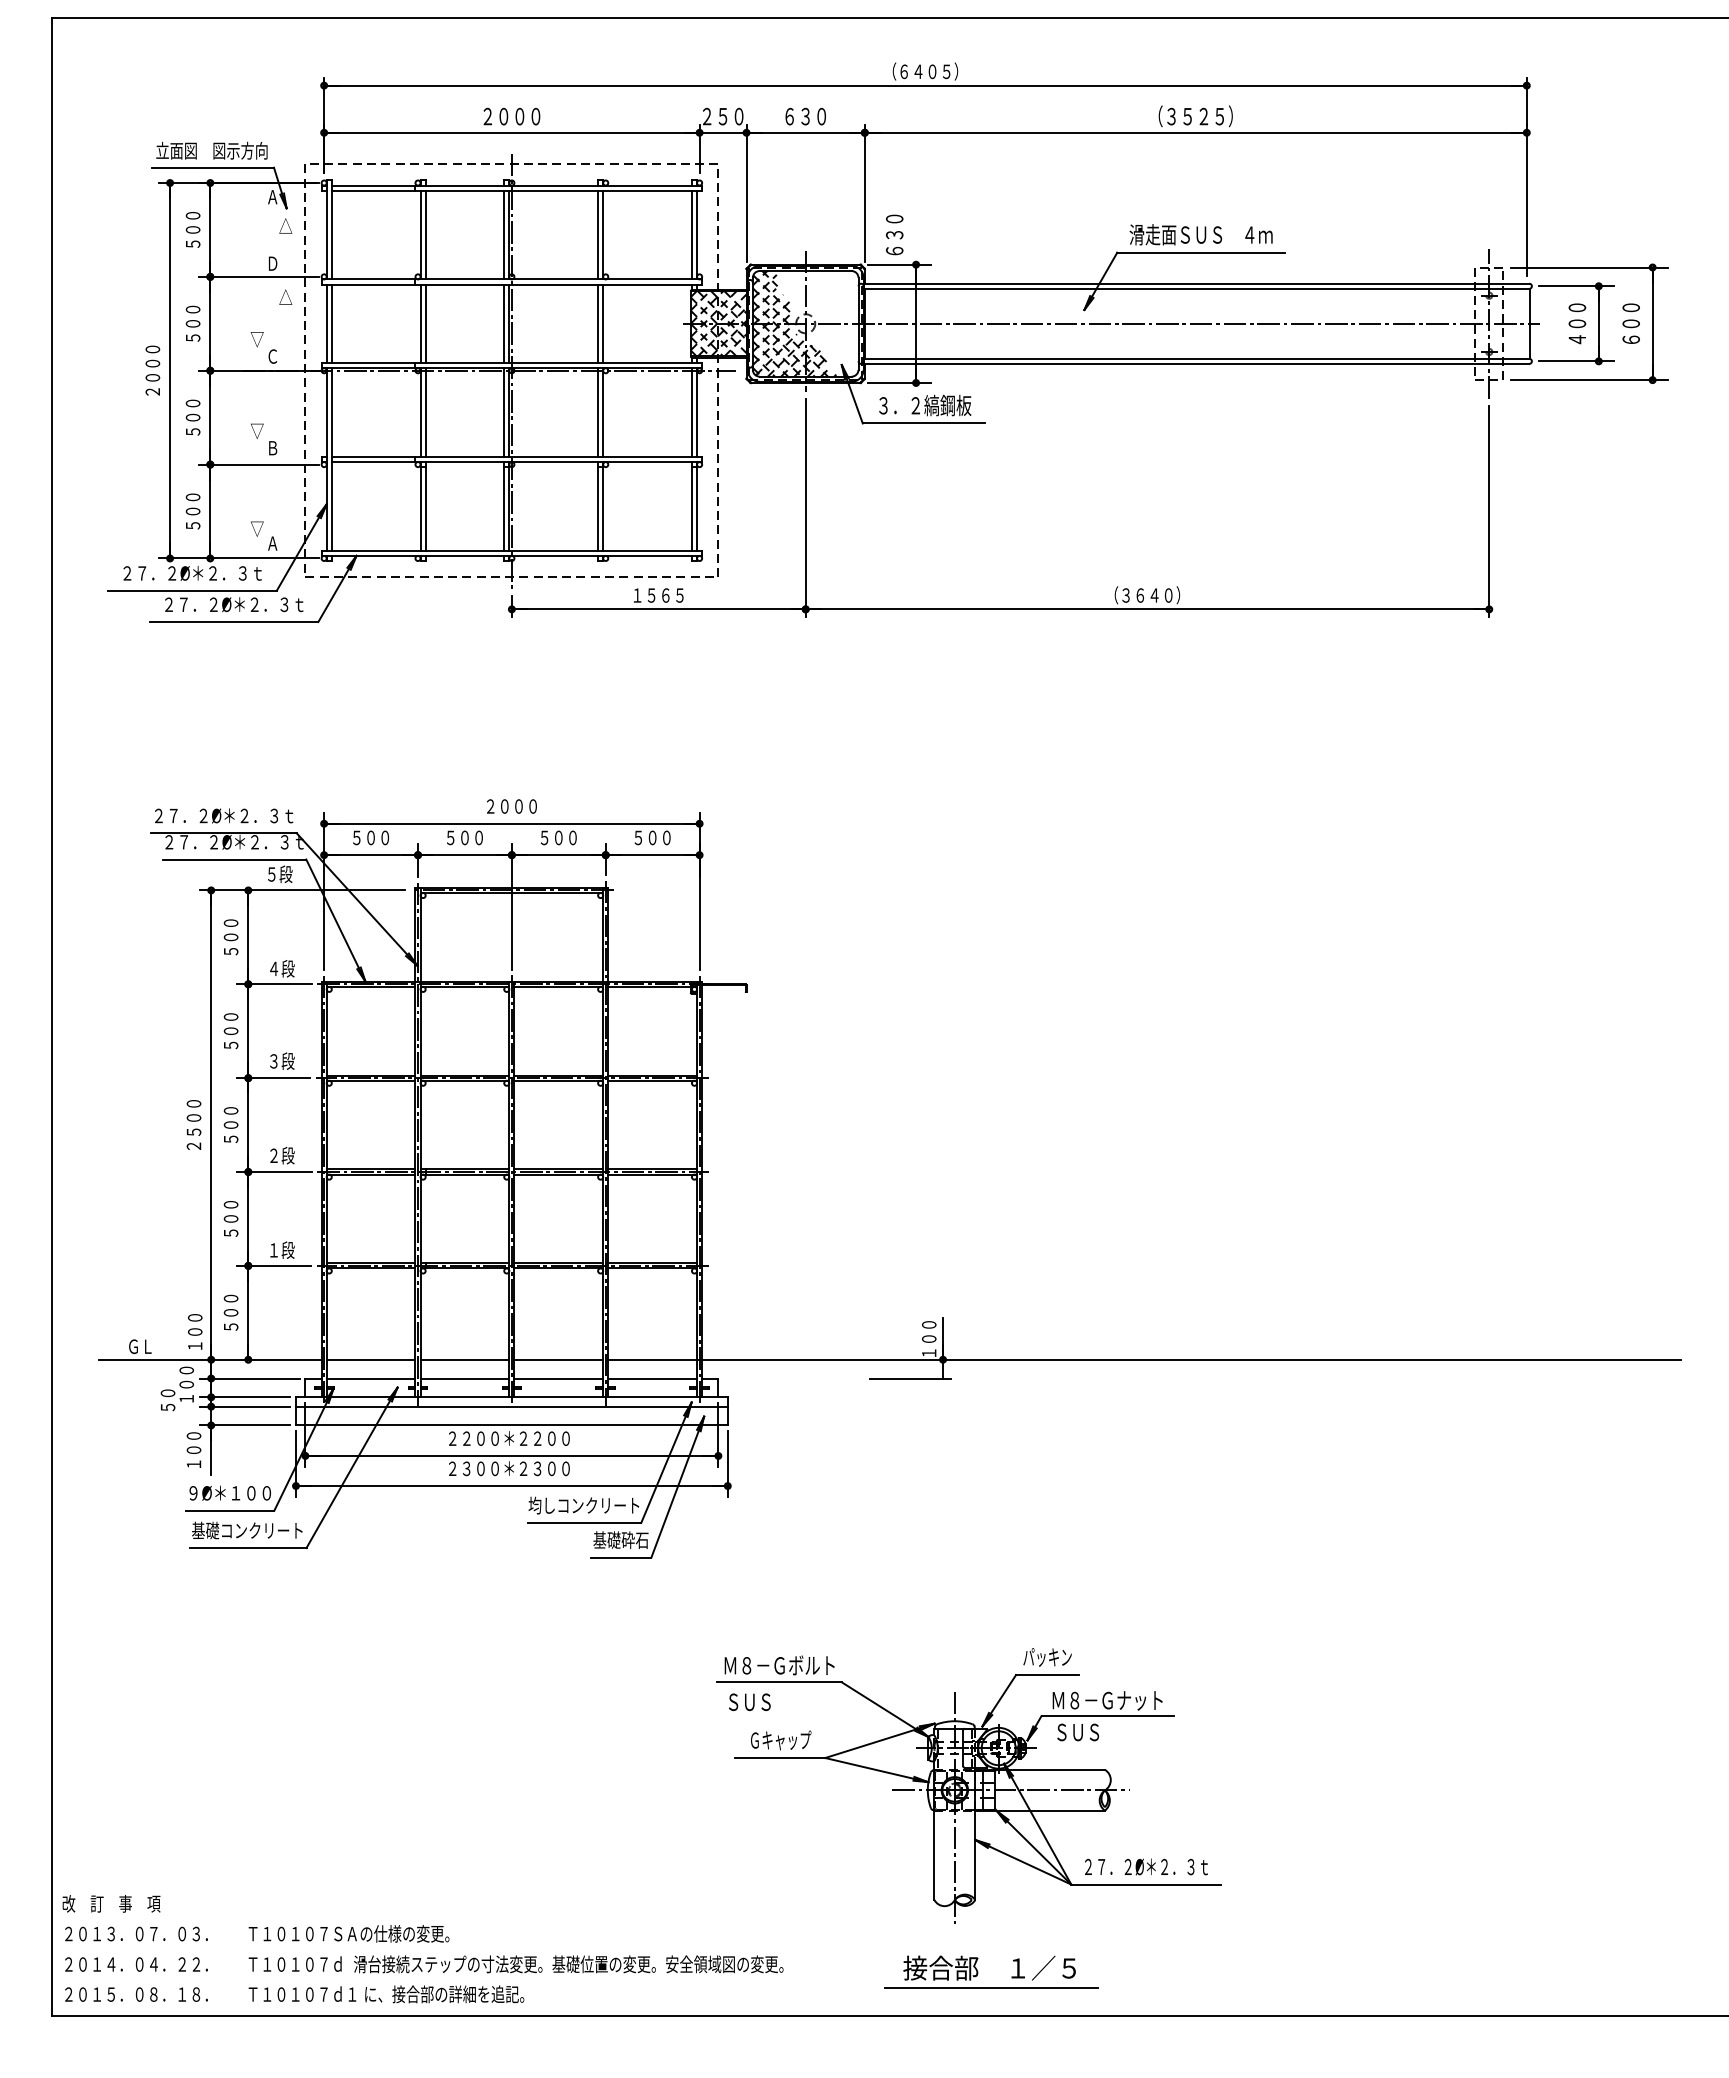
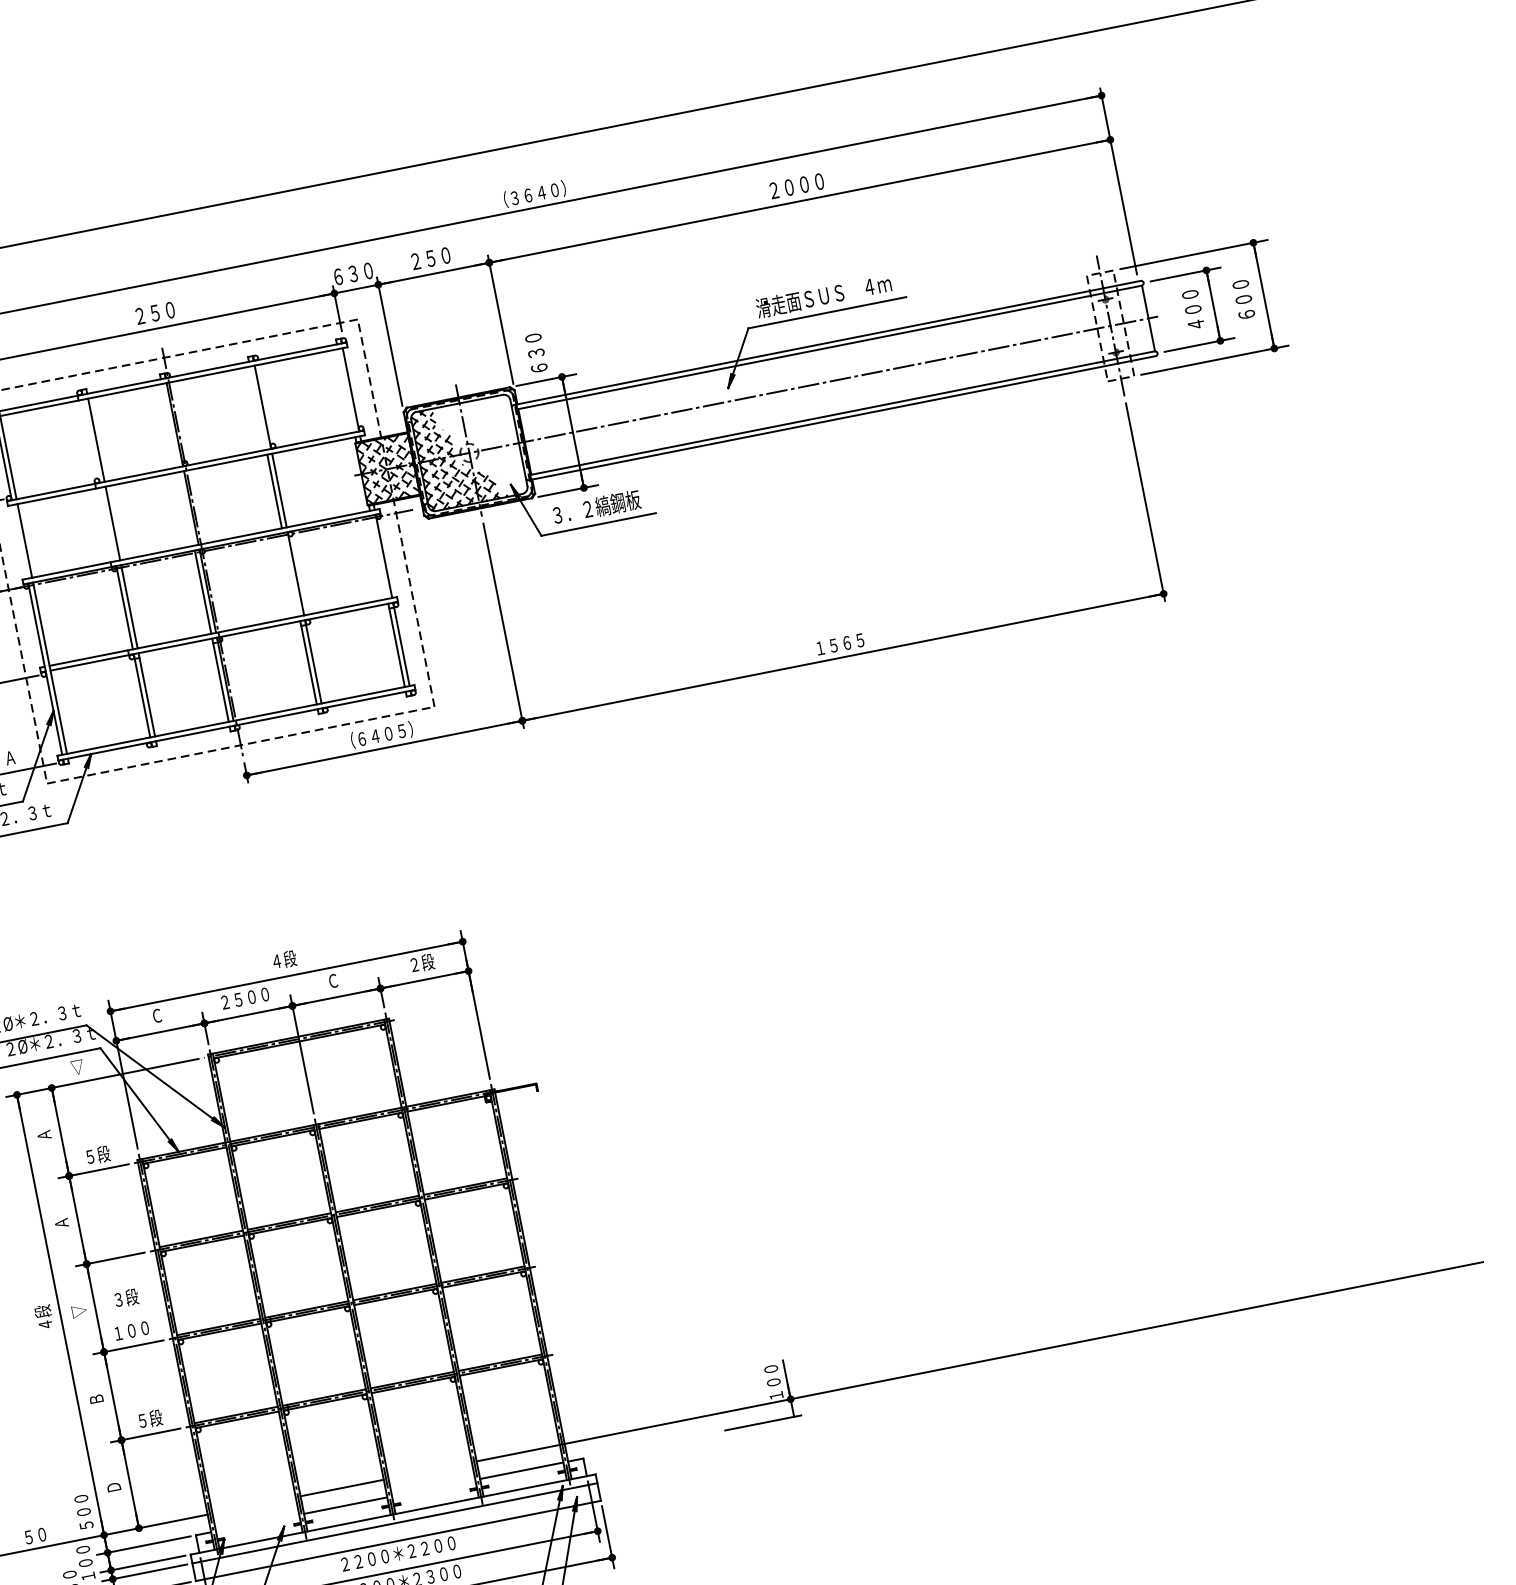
text: (925, 71) -> (534, 193), （６４０５） -> （３６４０）
text: (511, 116) -> (154, 313), ２０００ -> ２５０
text: (715, 116) -> (346, 275), ２５０ -> ６３０
text: (797, 116) -> (423, 259), ６３０ -> ２５０
text: (1195, 116) -> (796, 186), （３５２５） -> ２０００
line: (420, 234) -> (91, 440), removed
line: (504, 234) -> (170, 425), removed
line: (598, 234) -> (258, 407), removed
line: (691, 234) -> (345, 390), removed
line: (326, 323) -> (19, 541), removed
line: (420, 323) -> (107, 524), removed
line: (504, 323) -> (186, 508), removed
line: (598, 412) -> (291, 574), removed
line: (691, 412) -> (378, 557), removed
text: (658, 595) -> (381, 735), １５６５ -> （６４０５）
text: (1147, 595) -> (840, 644), （３６４０） -> １５６５
text: (511, 806) -> (283, 960), ２０００ -> ４段
text: (371, 837) -> (157, 1015), ５００ -> Ｃ
text: (464, 837) -> (244, 998), ５００ -> ２５００
text: (558, 837) -> (332, 980), ５００ -> Ｃ
text: (652, 837) -> (421, 963), ５００ -> ２段
text: (280, 874) -> (79, 1067), ５段 -> ▽
text: (230, 937) -> (43, 1135), ５００ -> Ａ
text: (274, 968) -> (90, 1156), ４段 -> ５段
text: (230, 1031) -> (61, 1223), ５００ -> Ａ
text: (282, 1060) -> (126, 1297), moved
text: (193, 1124) -> (43, 1317), ２５００ -> ４段
text: (231, 1124) -> (79, 1310), ５００ -> ▽
text: (280, 1155) -> (131, 1330), ２段 -> １００
text: (230, 1218) -> (95, 1399), ５００ -> Ｂ
text: (273, 1250) -> (142, 1421), １段 -> ５段
text: (230, 1312) -> (113, 1487), ５００ -> Ｄ
text: (195, 1345) -> (86, 1524), １００ -> ５００
text: (140, 1346) -> (35, 1535), ＧＬ -> ５０
line: (370, 1359) -> (253, 1505), removed
line: (558, 1359) -> (429, 1470), removed
line: (370, 1378) -> (257, 1523), removed
line: (558, 1378) -> (433, 1488), removed

